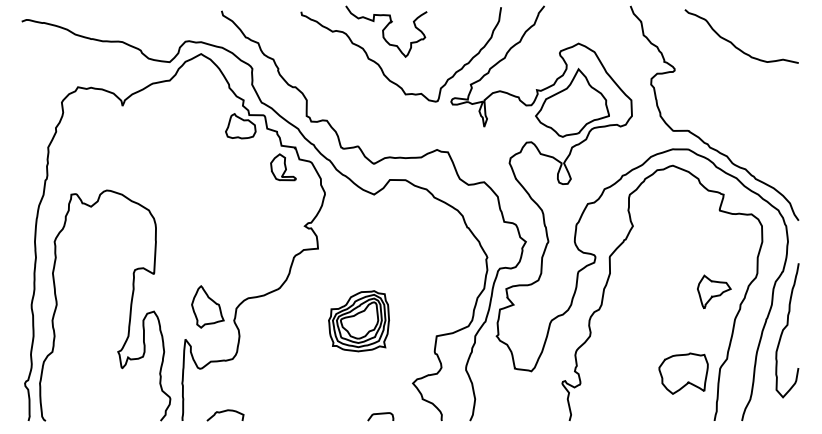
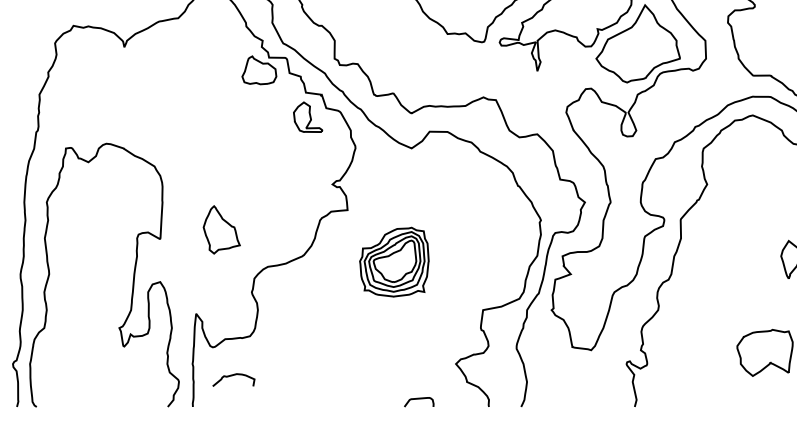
part: (207, 306) -> (221, 229), moved
part: (358, 321) -> (393, 262), moved
curve: (224, 412) -> (232, 376), moved

